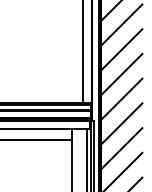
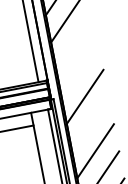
line: (121, 74) -> (74, 42), removed
line: (121, 98) -> (79, 68), removed
line: (121, 148) -> (90, 123), removed

